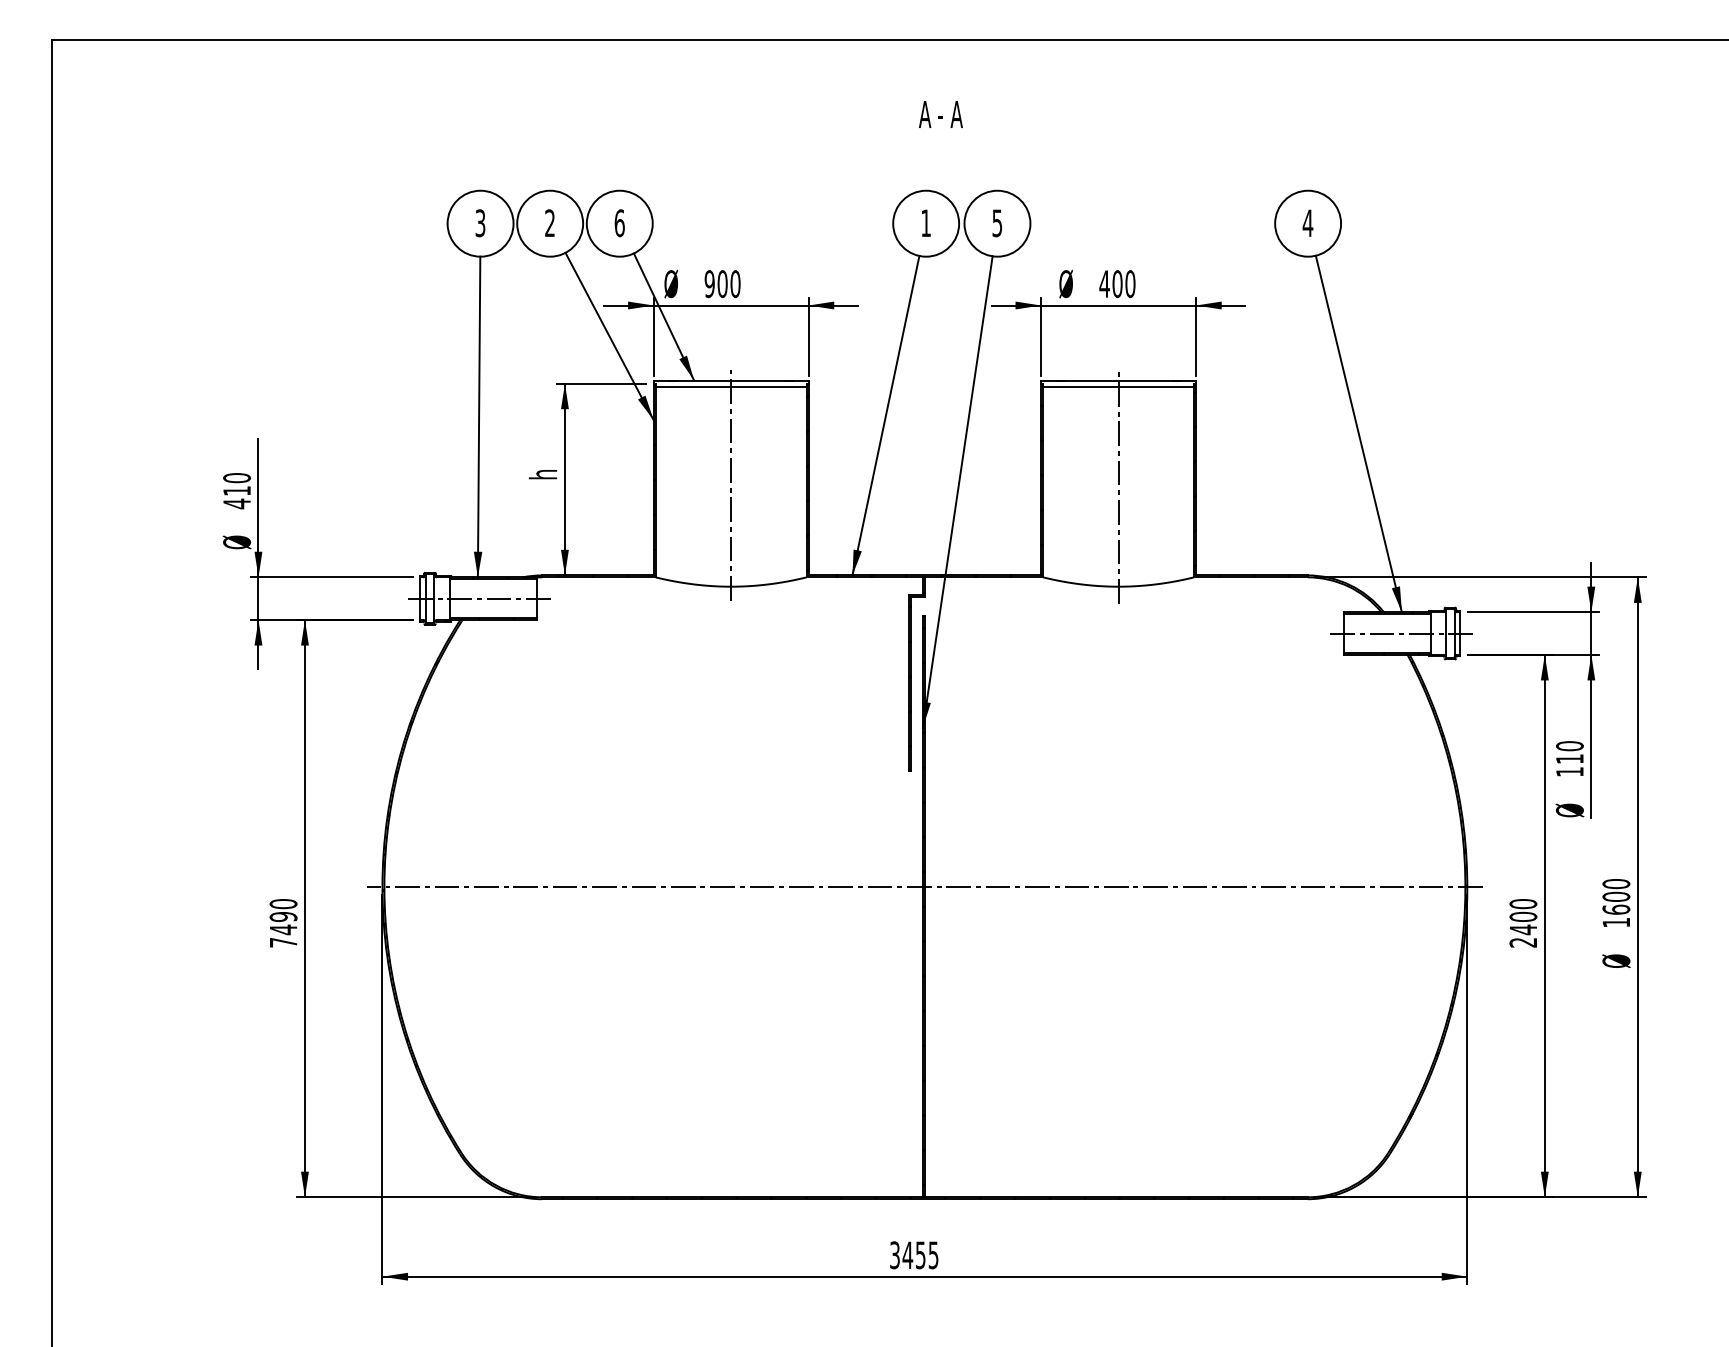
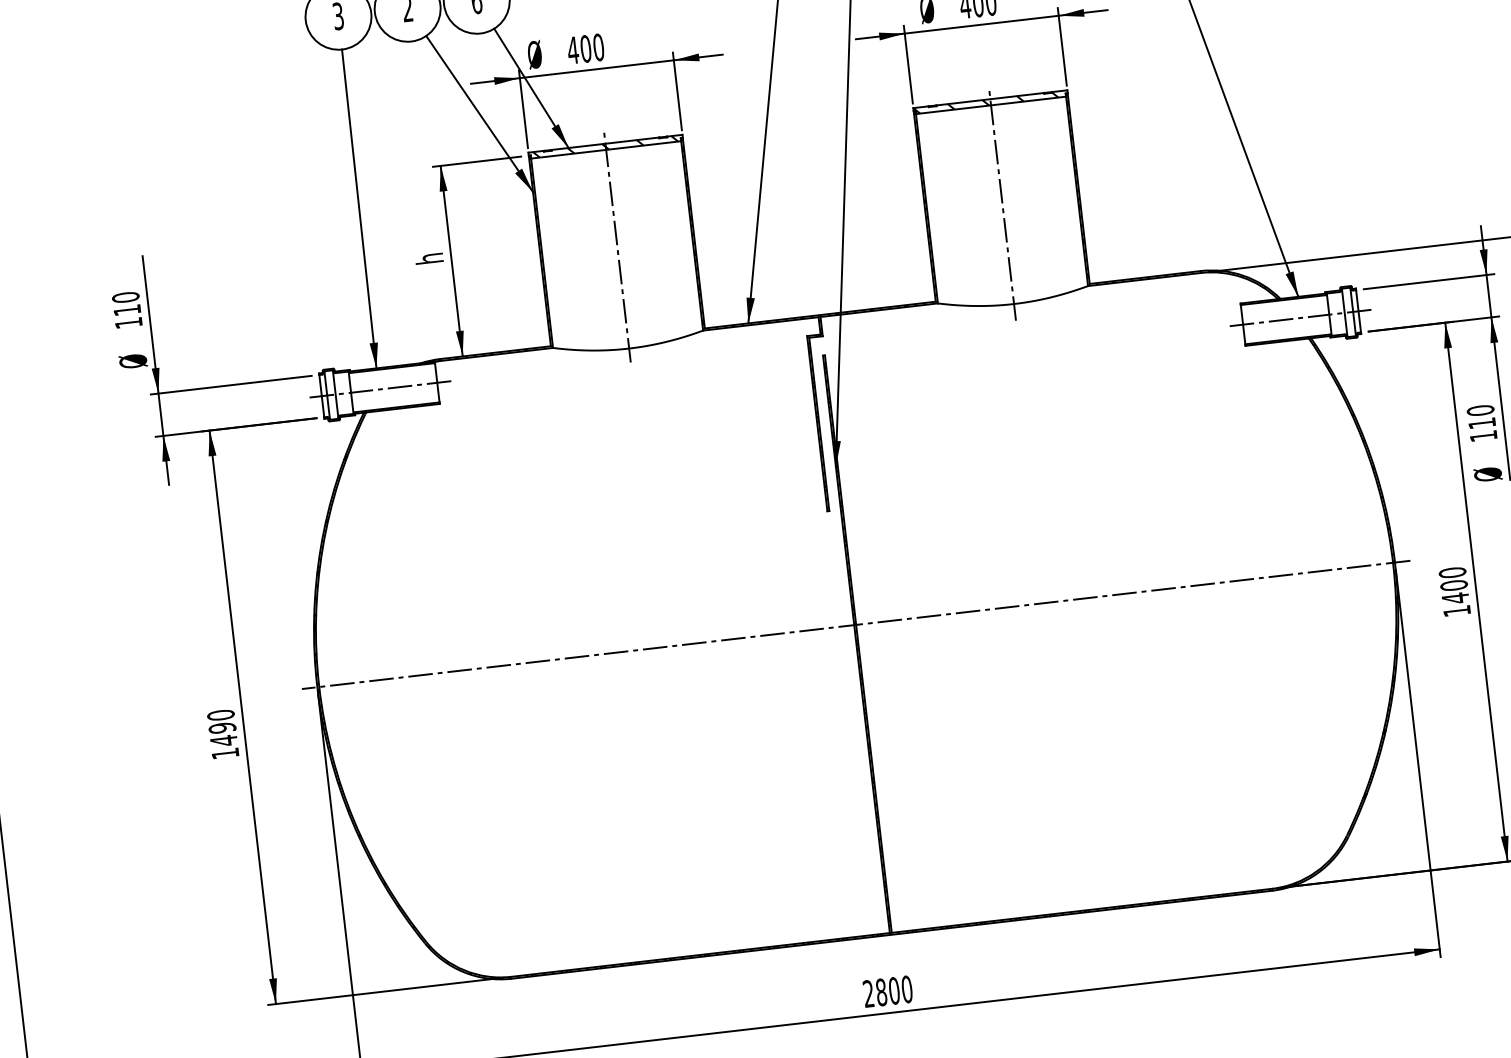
text: (709, 284) -> (572, 50), 900 -> 400
hatch: (730, 383) -> (605, 146), added
hatch: (1113, 383) -> (985, 102), added
text: (236, 503) -> (128, 322), 410 -> 110
text: (283, 942) -> (225, 753), 7490 -> 1490
text: (1522, 942) -> (1456, 611), 2400 -> 1400
text: (914, 1255) -> (888, 991), 3455 -> 2800

